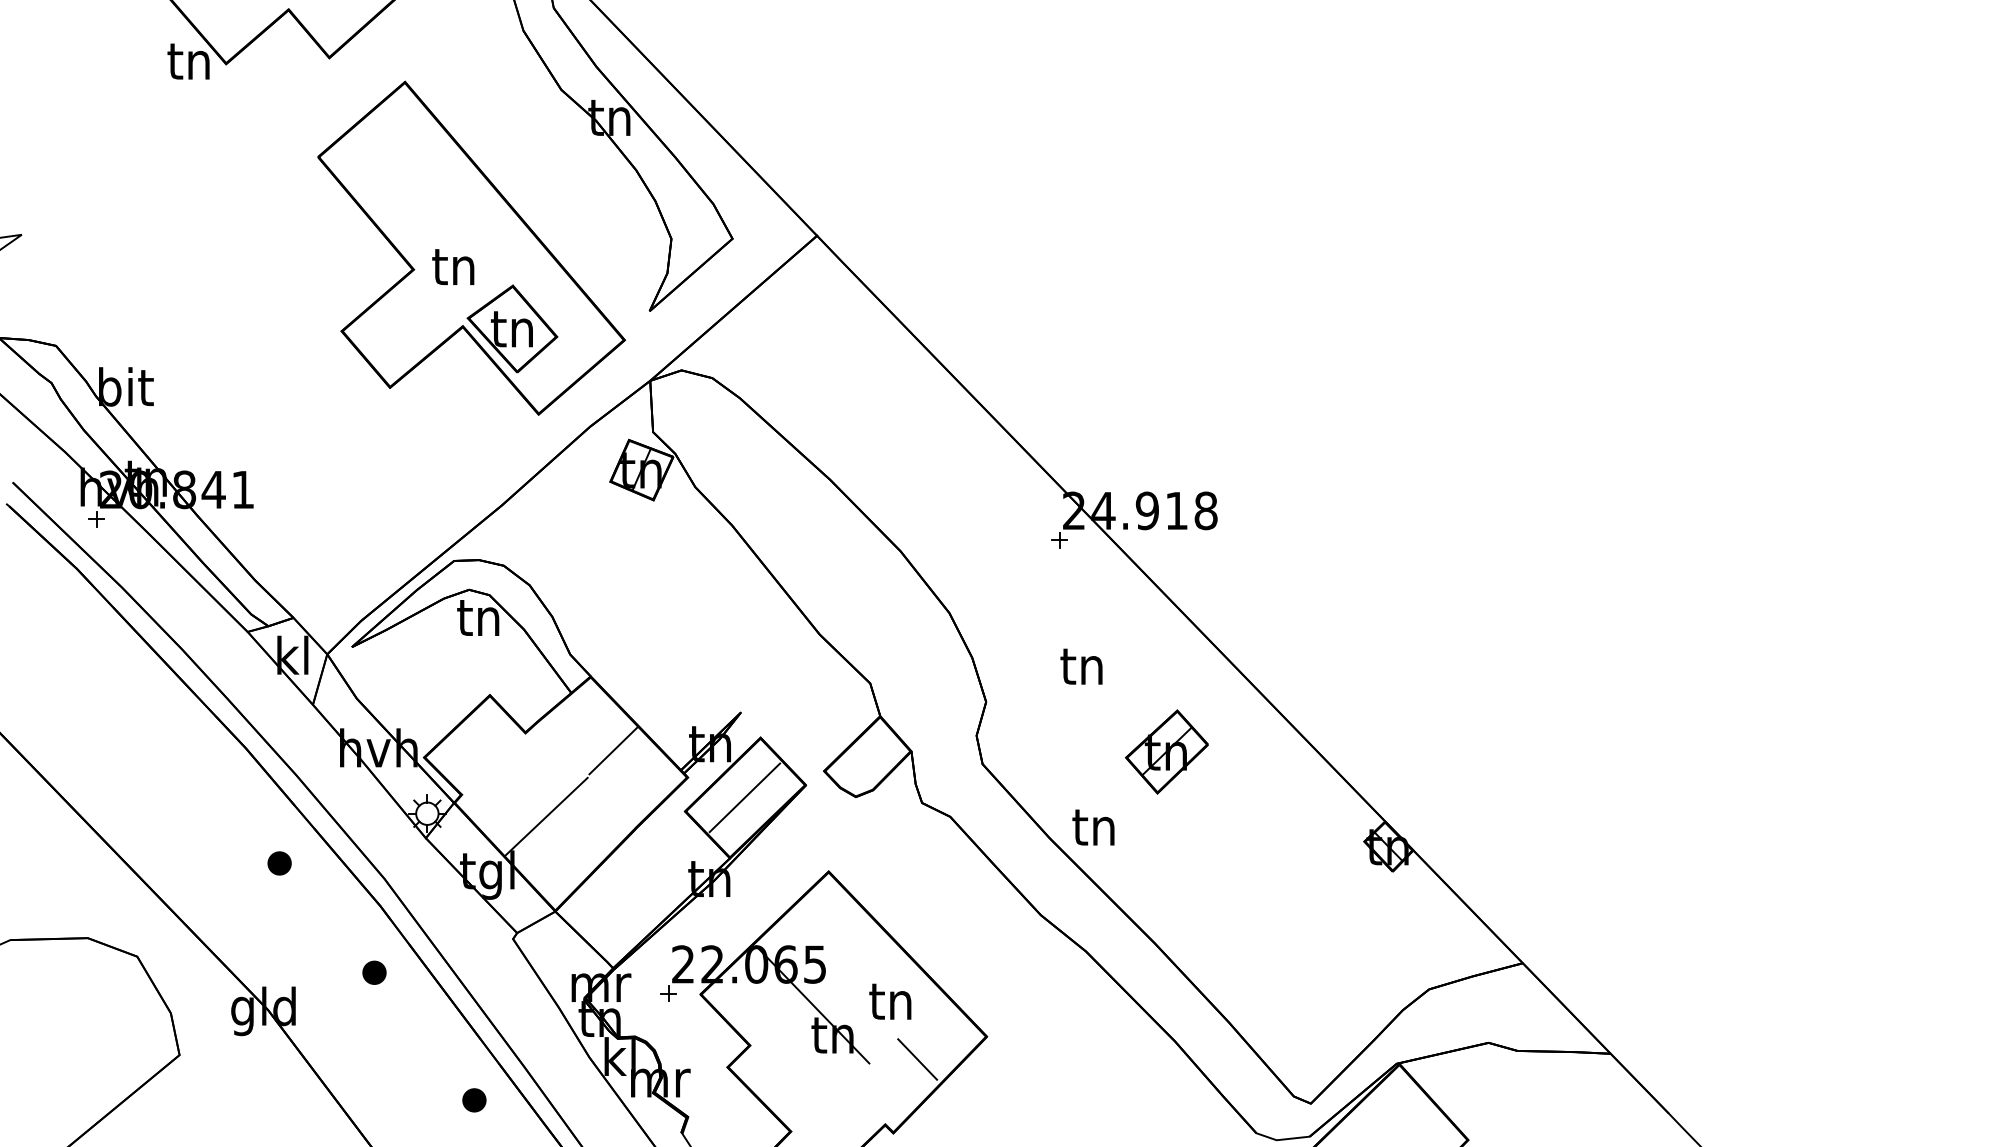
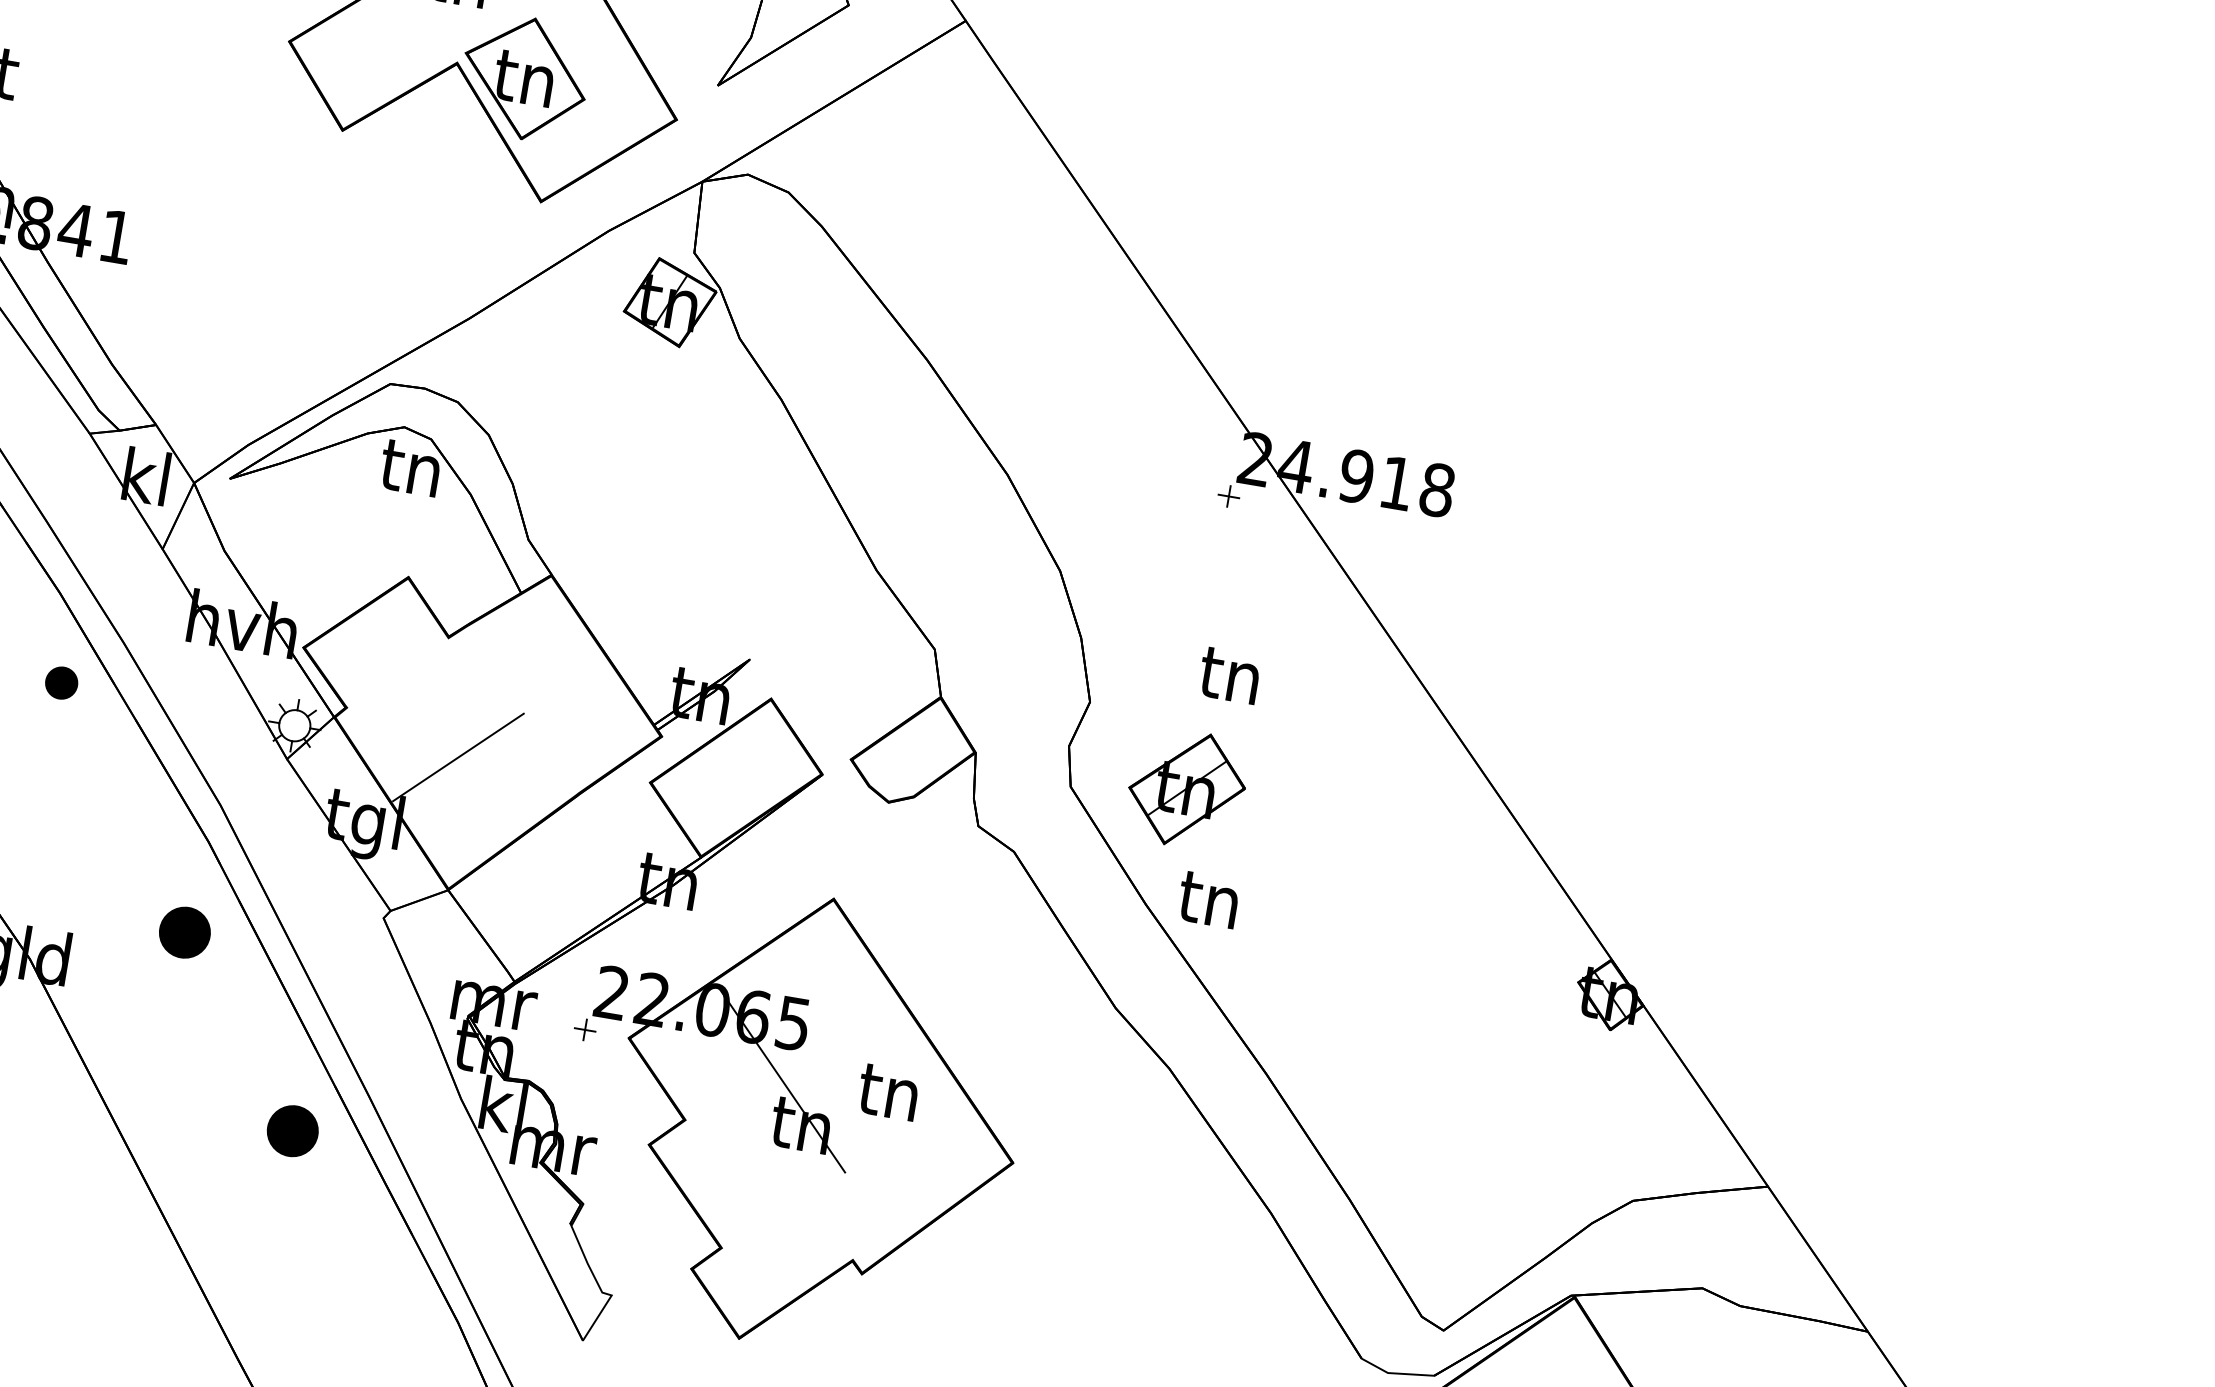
line: (613, 750) -> (565, 682), removed
part: (1166, 751) -> (1186, 788), moved
line: (744, 797) -> (735, 777), removed
part: (279, 863) -> (61, 683), moved
part: (374, 972) -> (185, 932), size x1.6
line: (917, 1059) -> (912, 1178), removed
part: (474, 1100) -> (292, 1131), size x1.6

